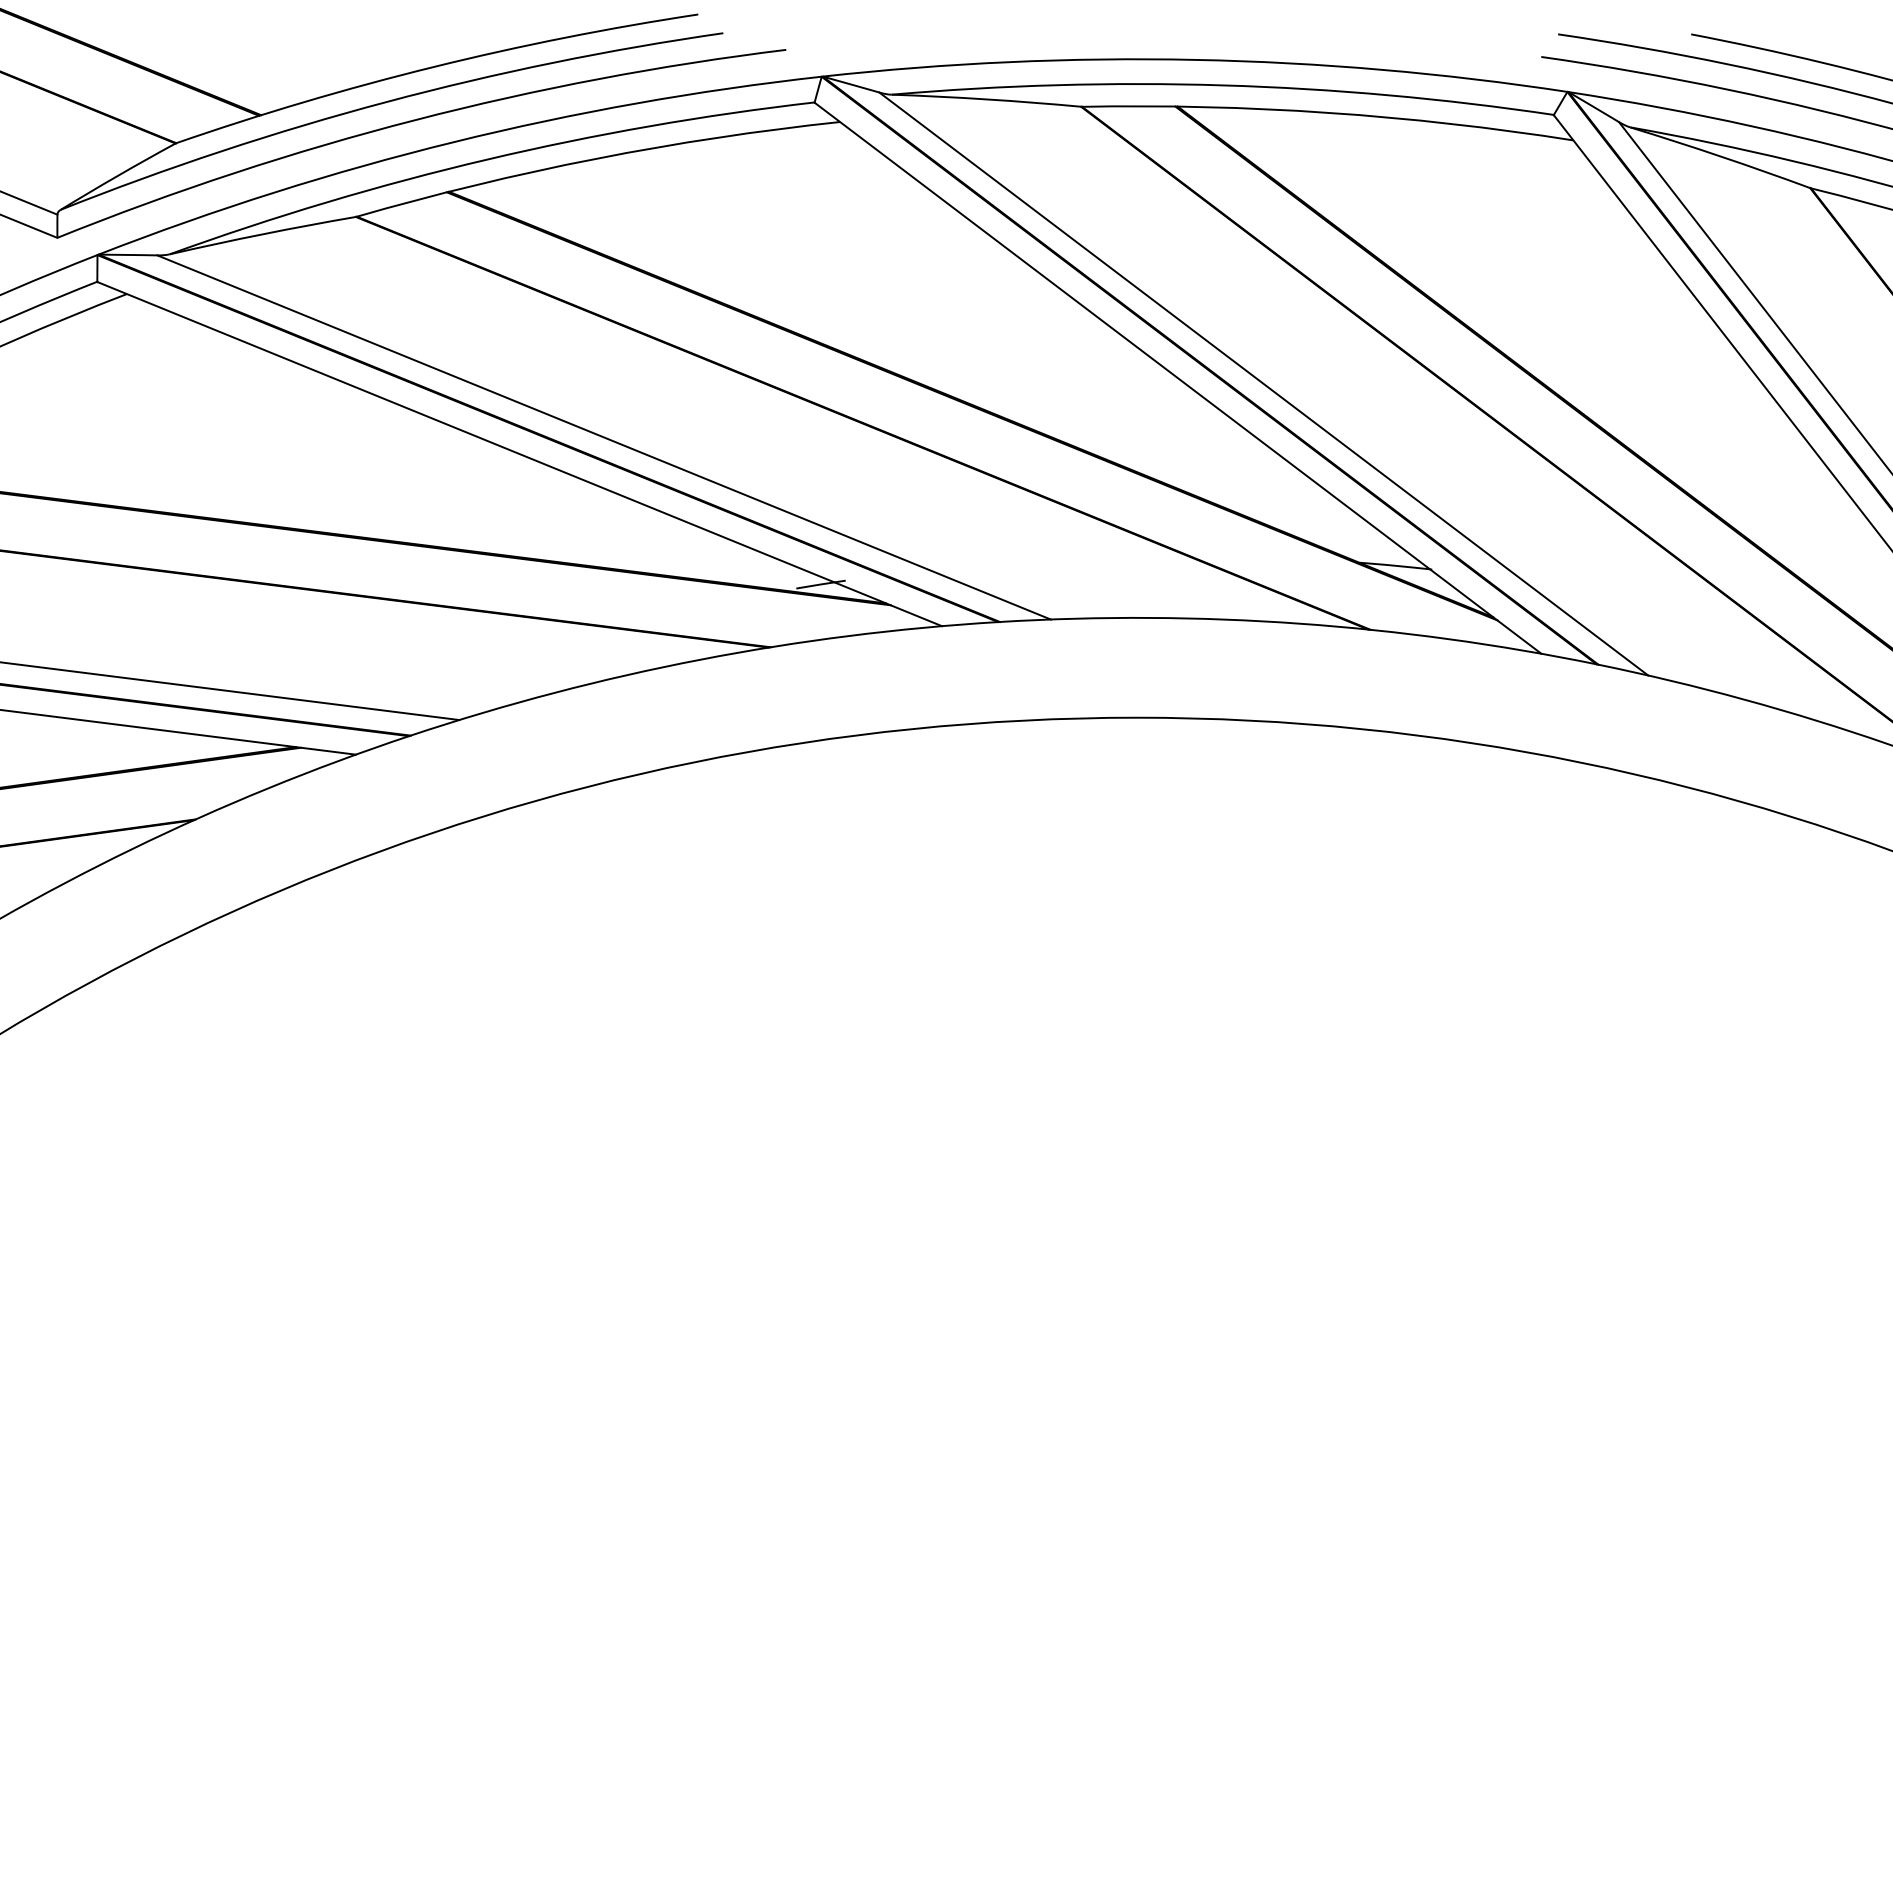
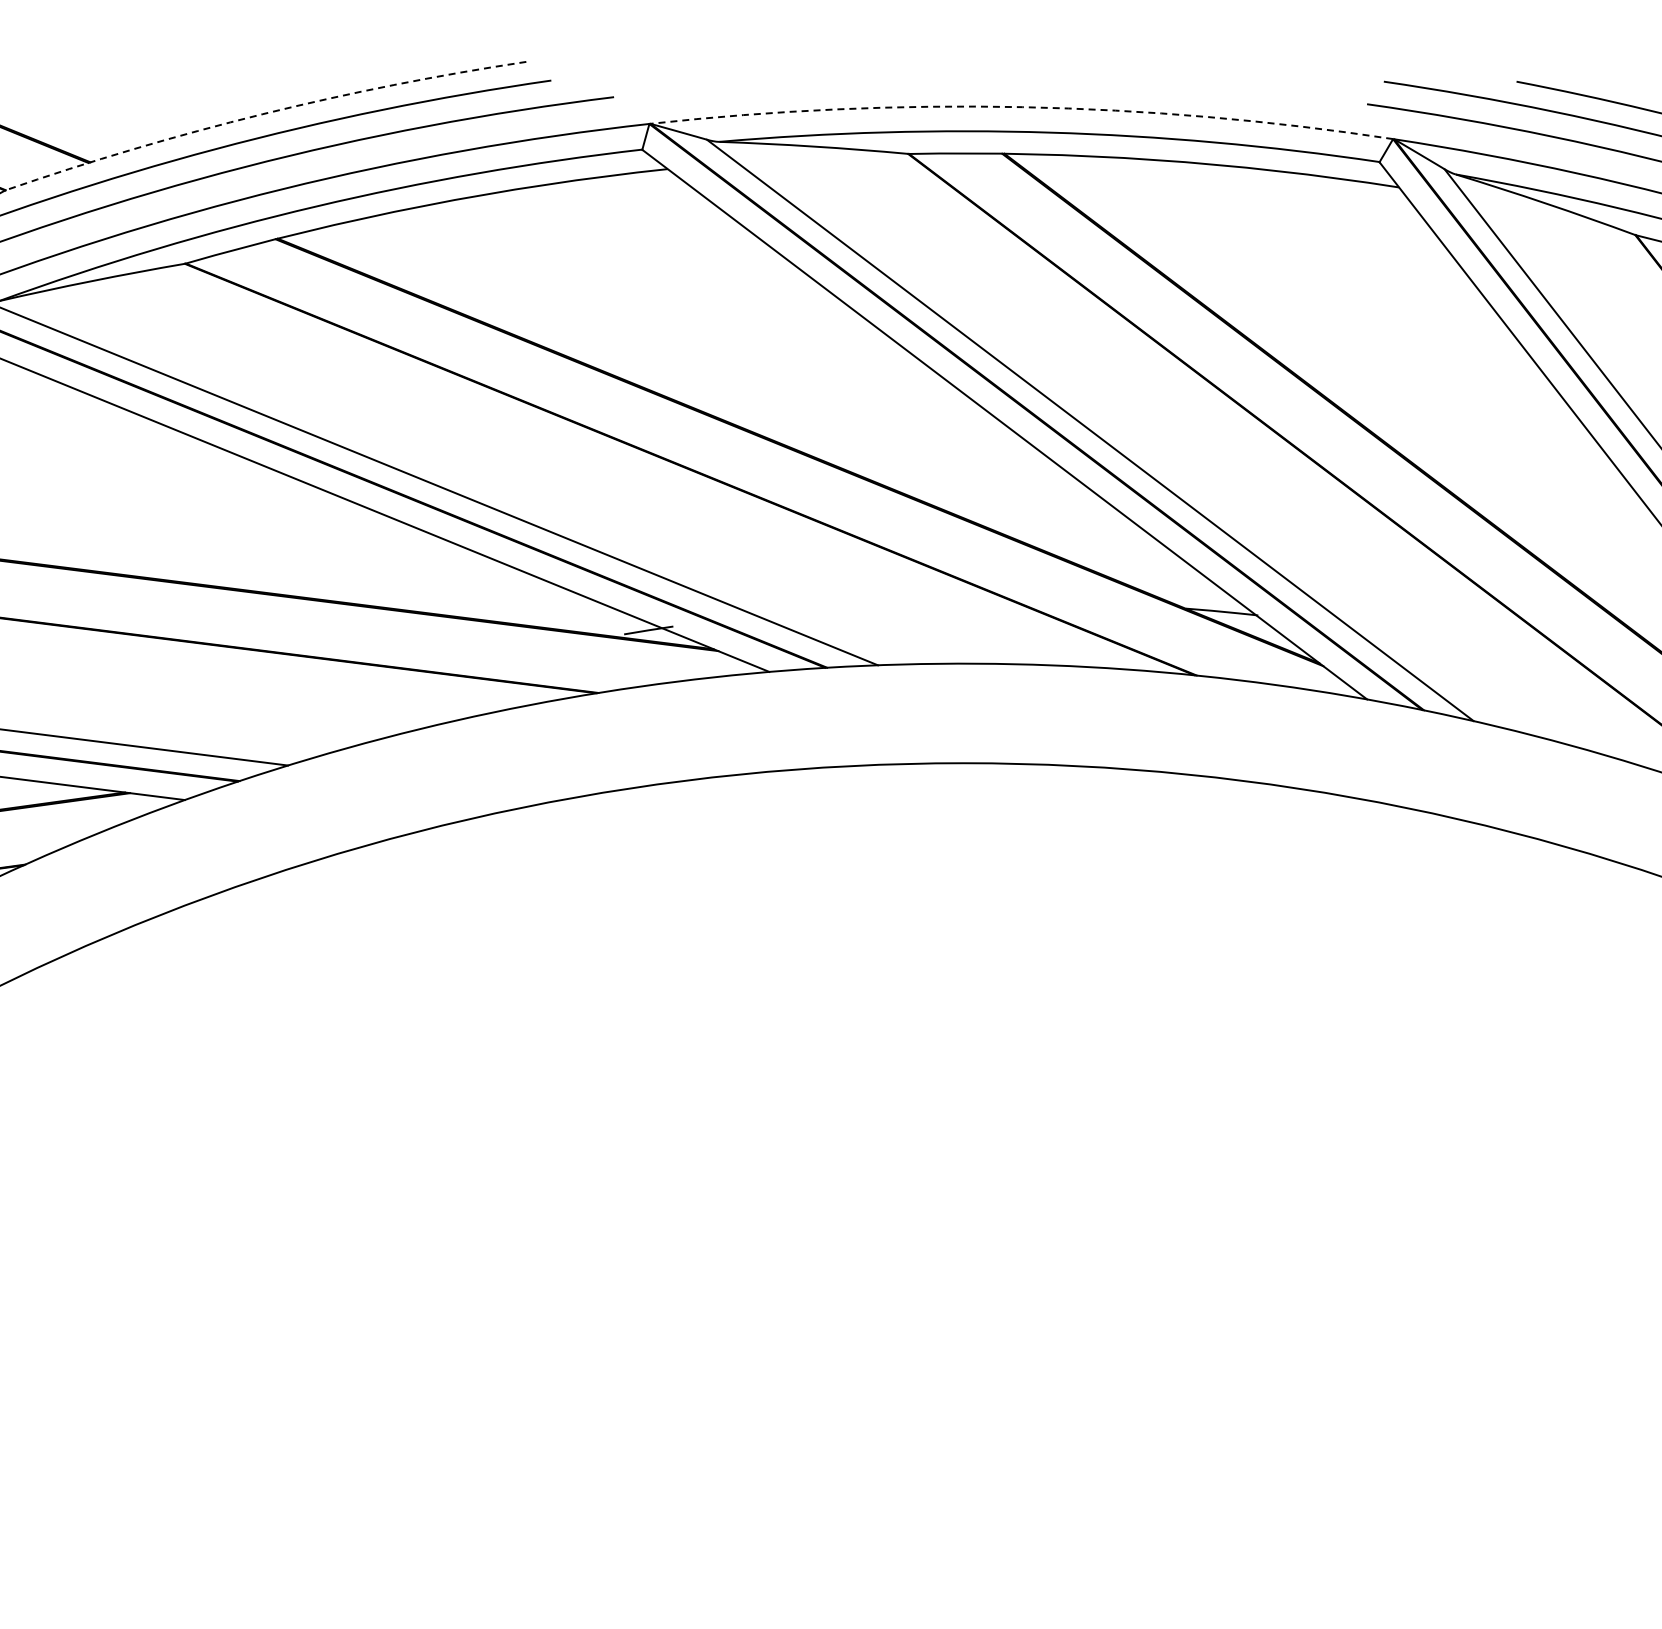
arc: (1195, 59) -> (1022, 106), solid -> dashed
arc: (434, 66) -> (263, 113), solid -> dashed

